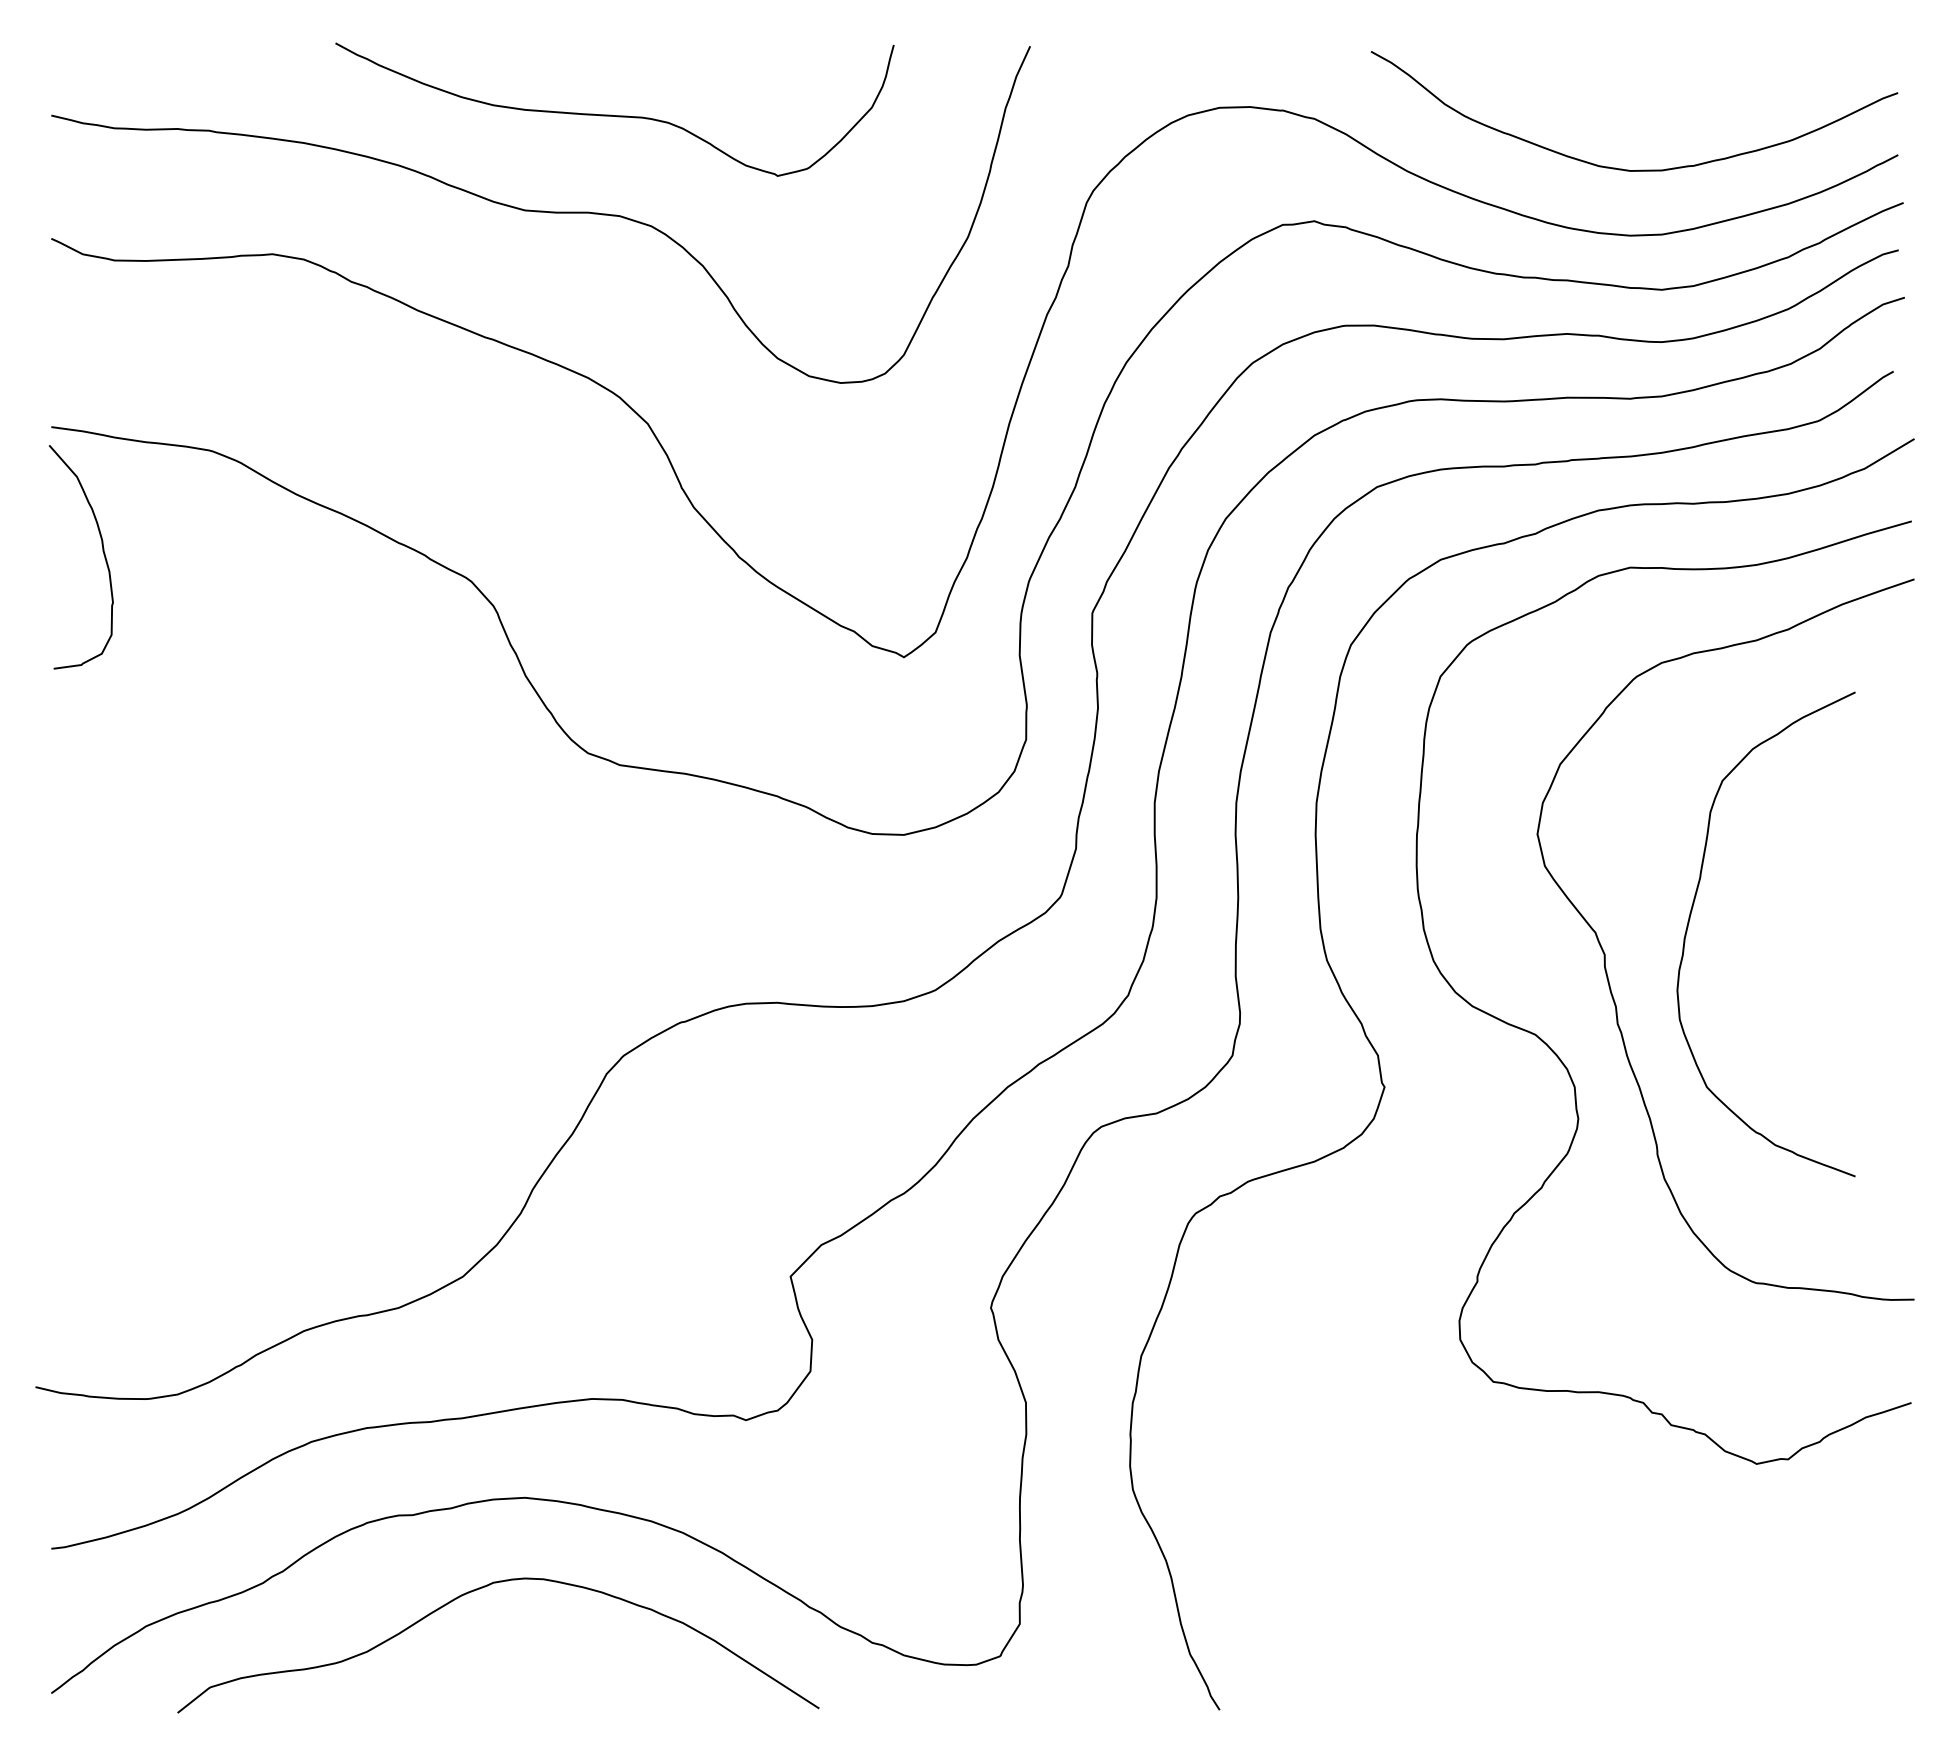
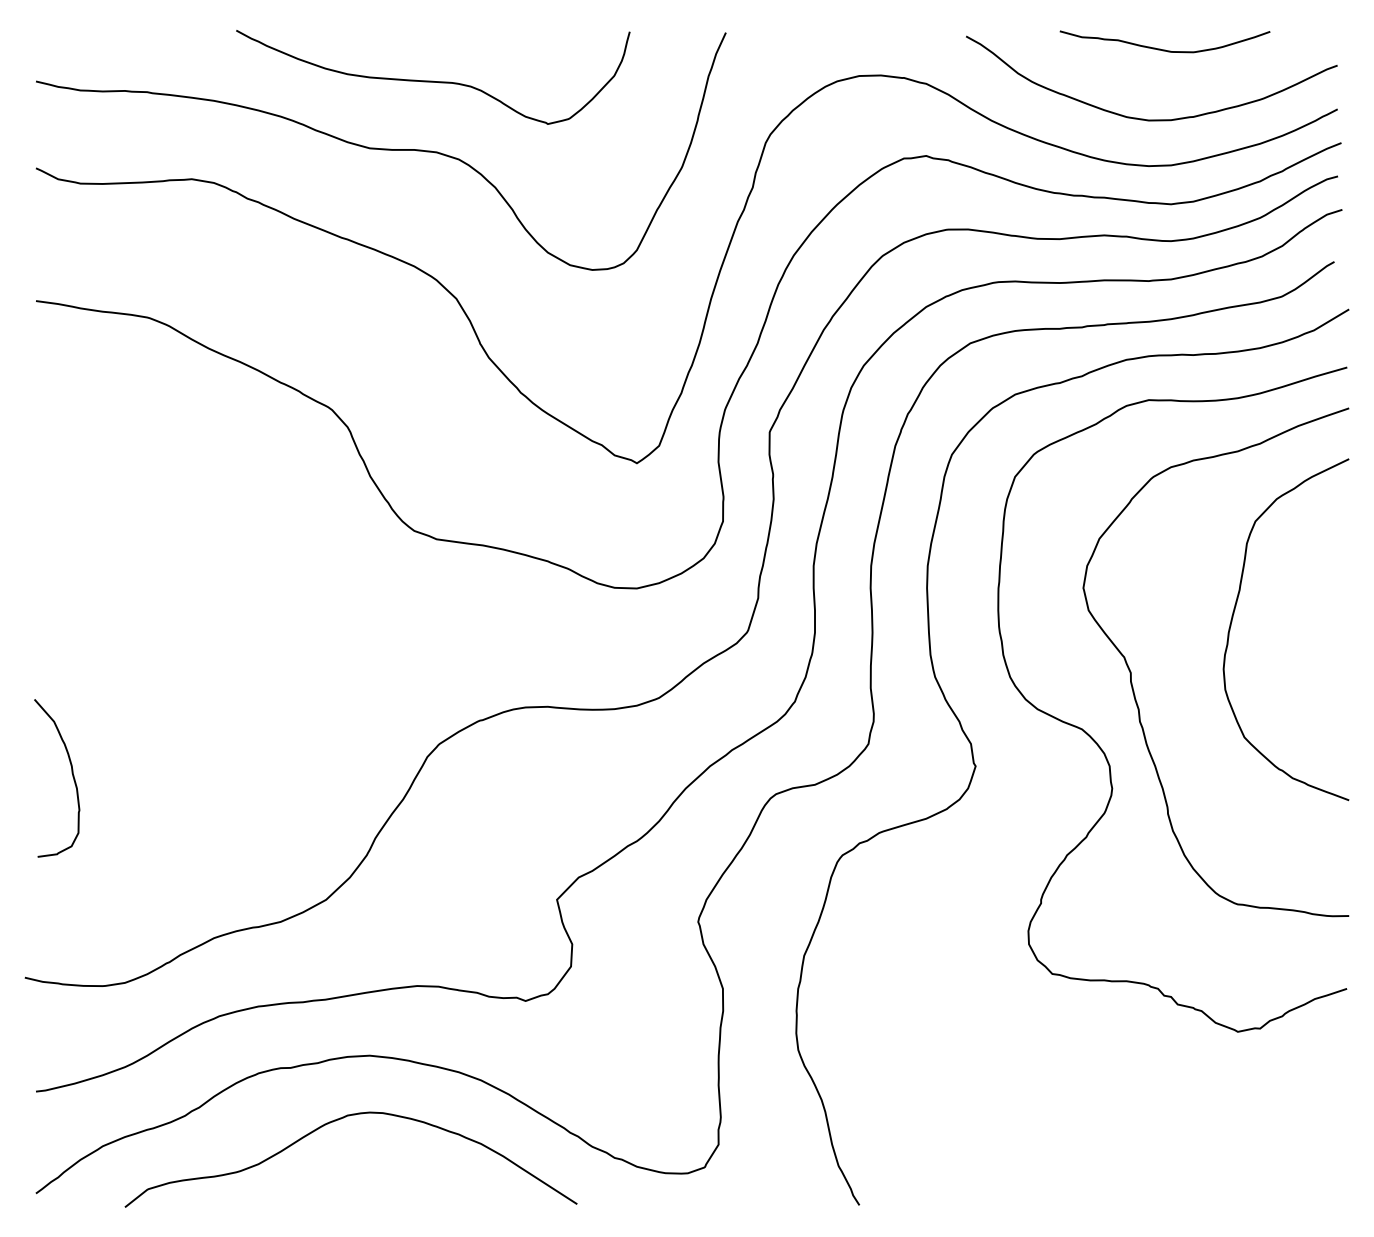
curve: (1652, 70) -> (1164, 49), added
curve: (102, 551) -> (72, 774), moved
curve: (1690, 919) -> (1232, 619), moved

